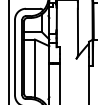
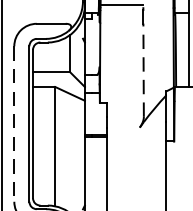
line: (77, 31) -> (142, 70), solid -> dashed
line: (15, 57) -> (15, 123), solid -> dashed

